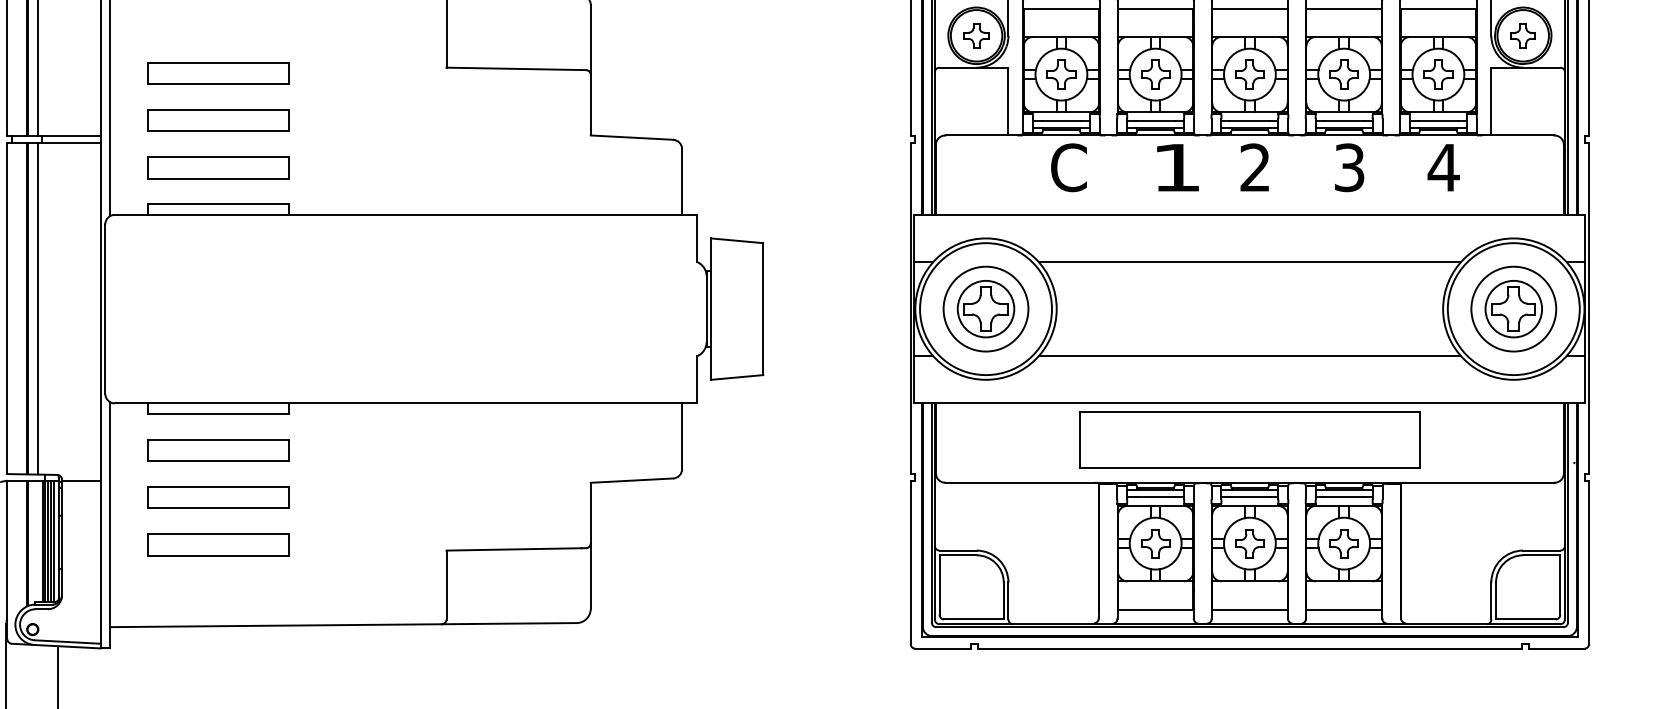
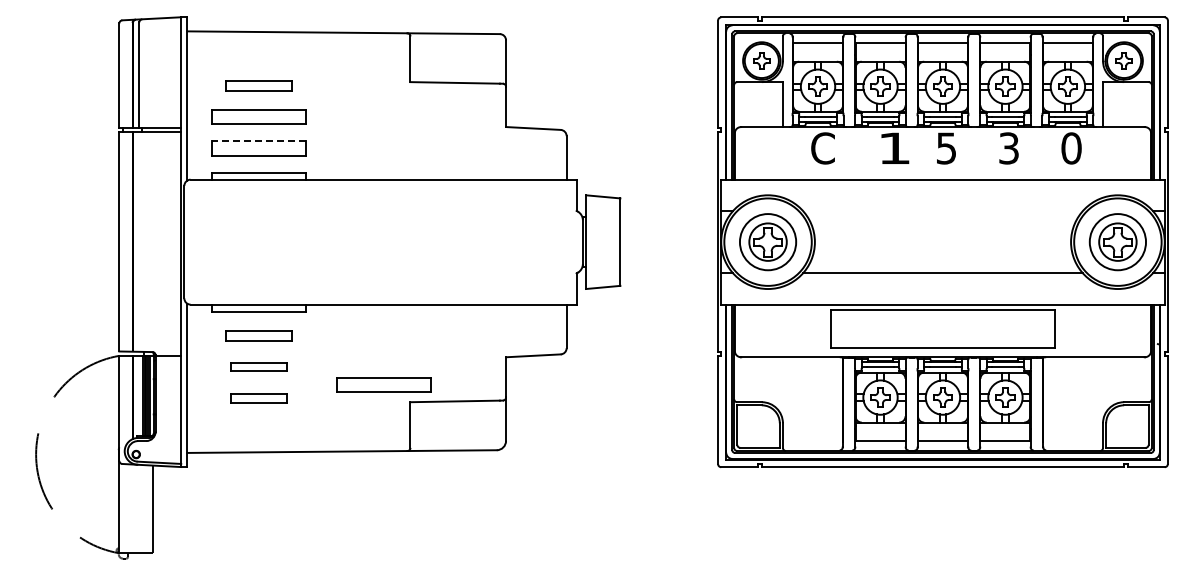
part: (217, 72) -> (258, 85), size x0.7
line: (218, 157) -> (259, 141), solid -> dashed
text: (1253, 167) -> (945, 148), 2 -> 5
text: (1443, 167) -> (1071, 148), 4 -> 0
line: (1249, 261) -> (942, 210), removed
line: (37, 308) -> (139, 241), removed
part: (217, 449) -> (258, 335), size x0.7
part: (217, 496) -> (258, 366), size x0.6
part: (405, 523) -> (383, 384), added
part: (217, 545) -> (258, 398), size x0.6

